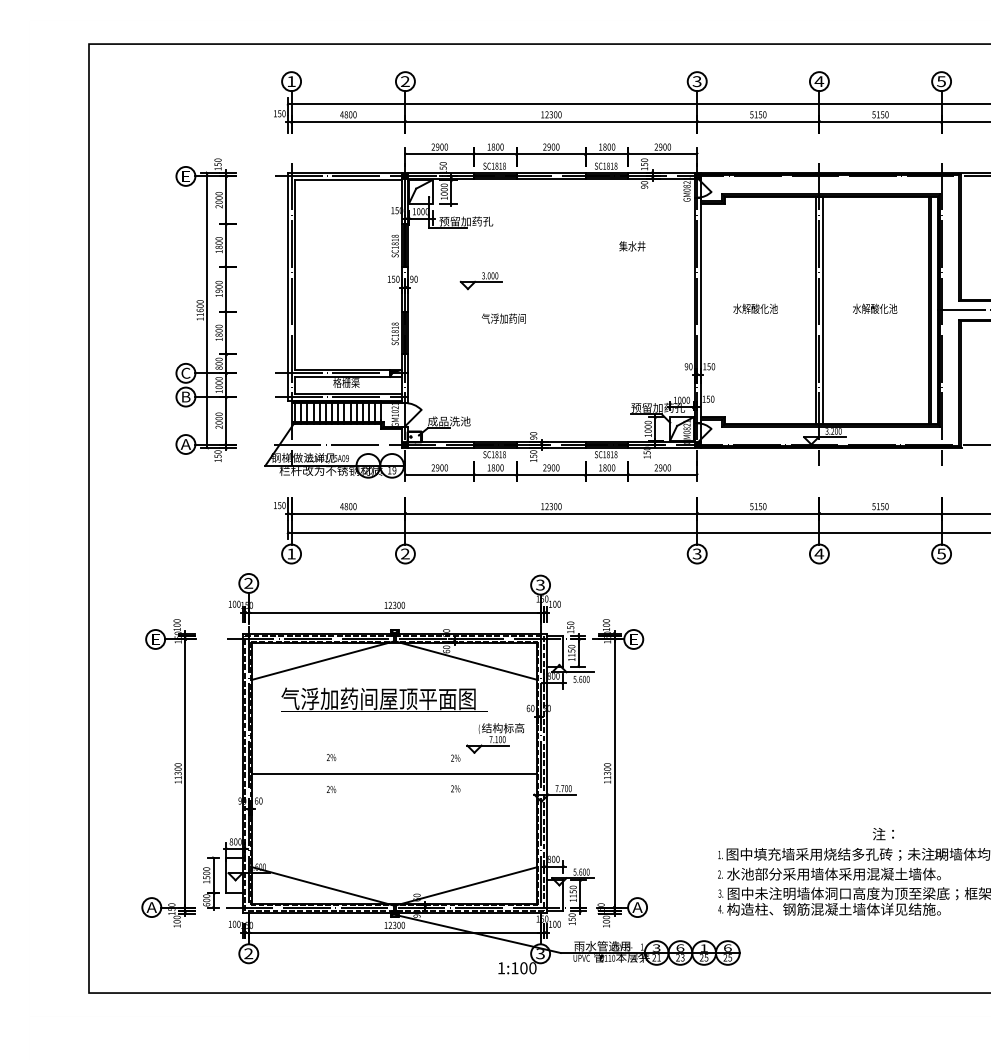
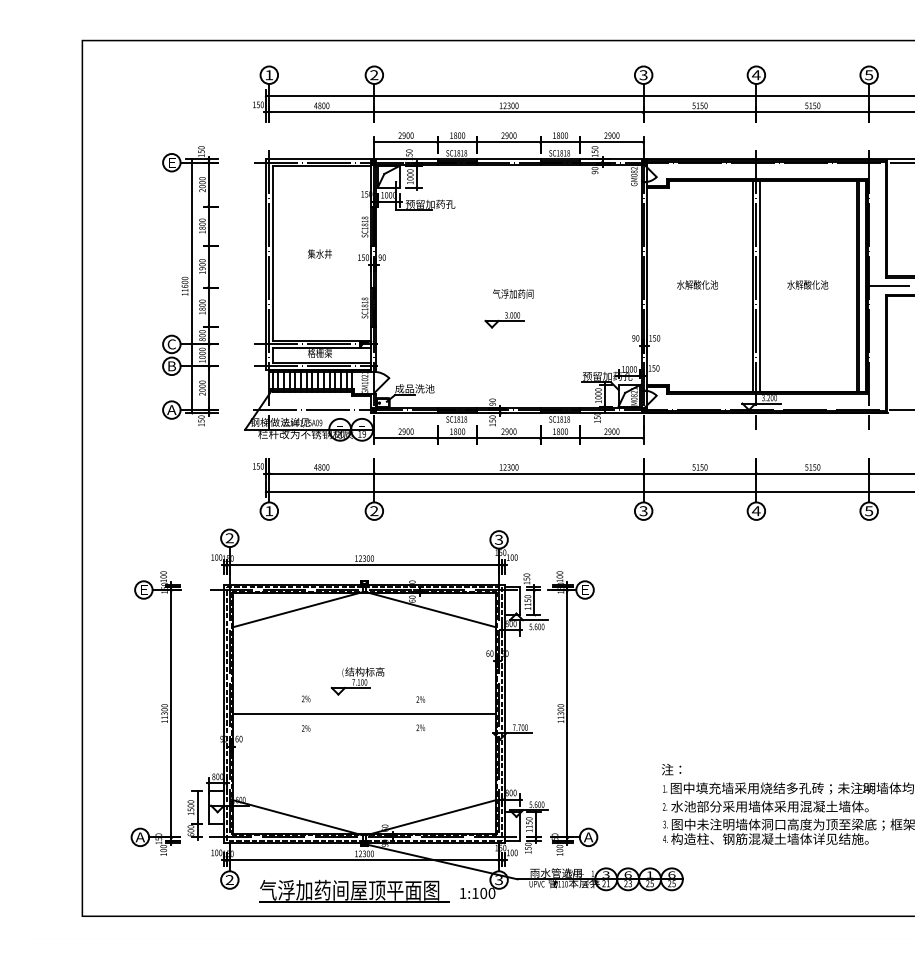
text: (632, 246) -> (320, 254), moved
part: (480, 281) -> (503, 320), moved
text: (503, 318) -> (512, 293), moved
text: (384, 699) -> (355, 890), moved
part: (495, 738) -> (357, 681), moved
text: (883, 834) -> (671, 769), moved

